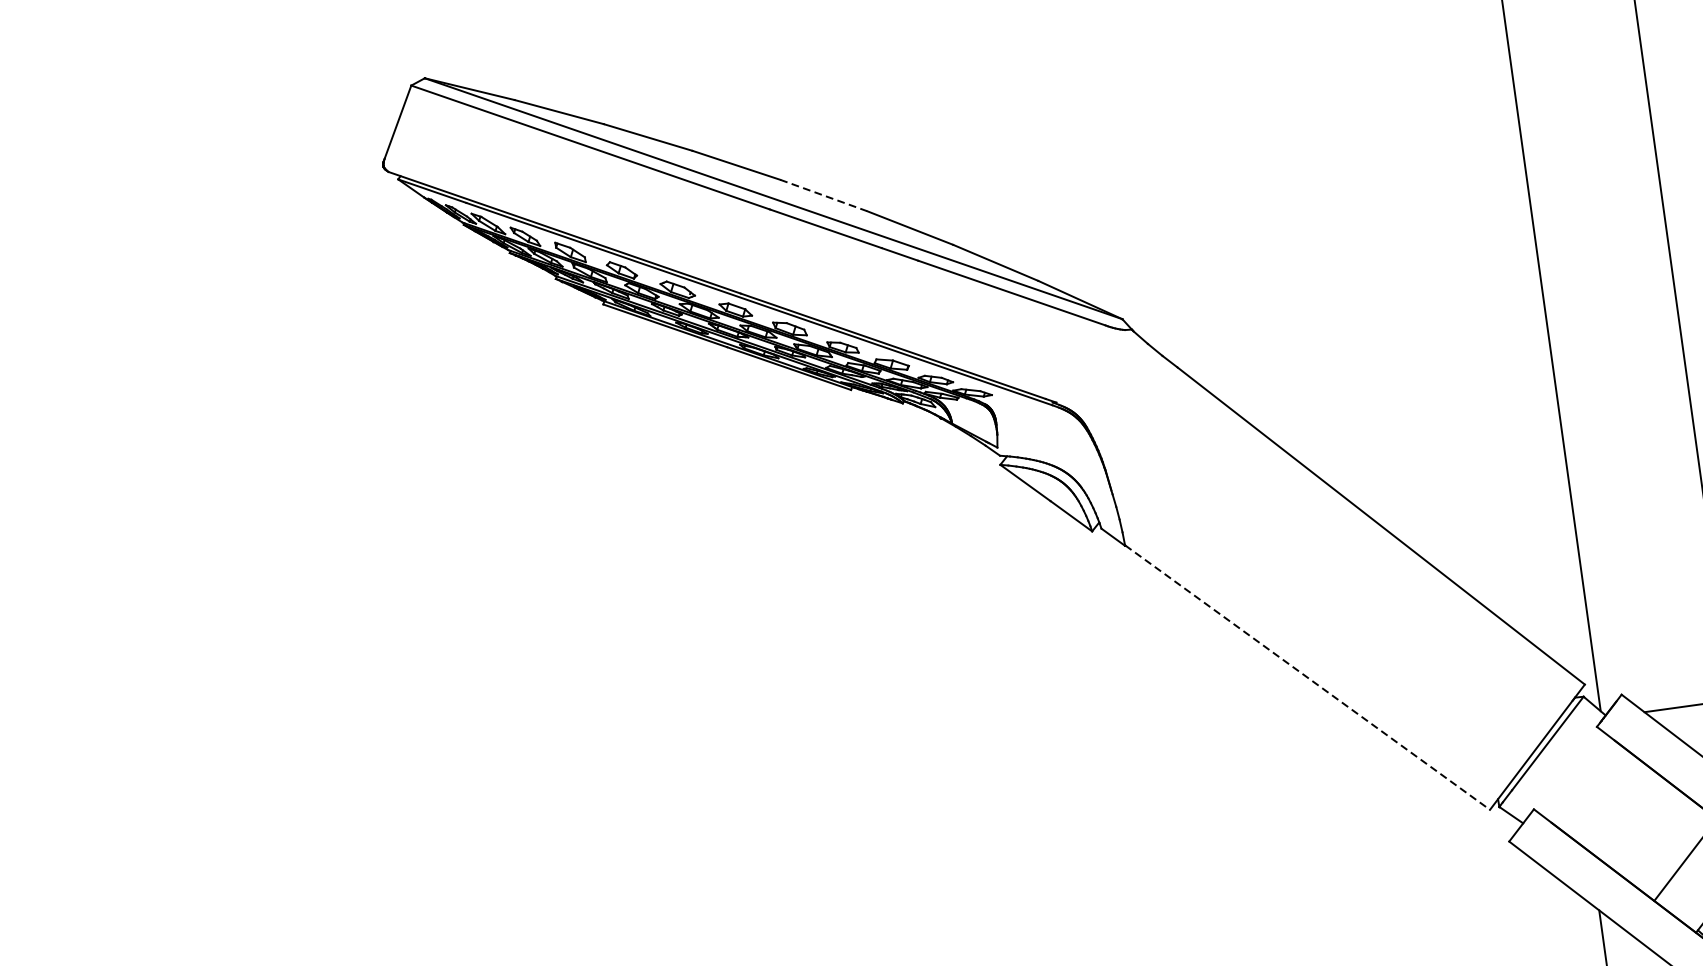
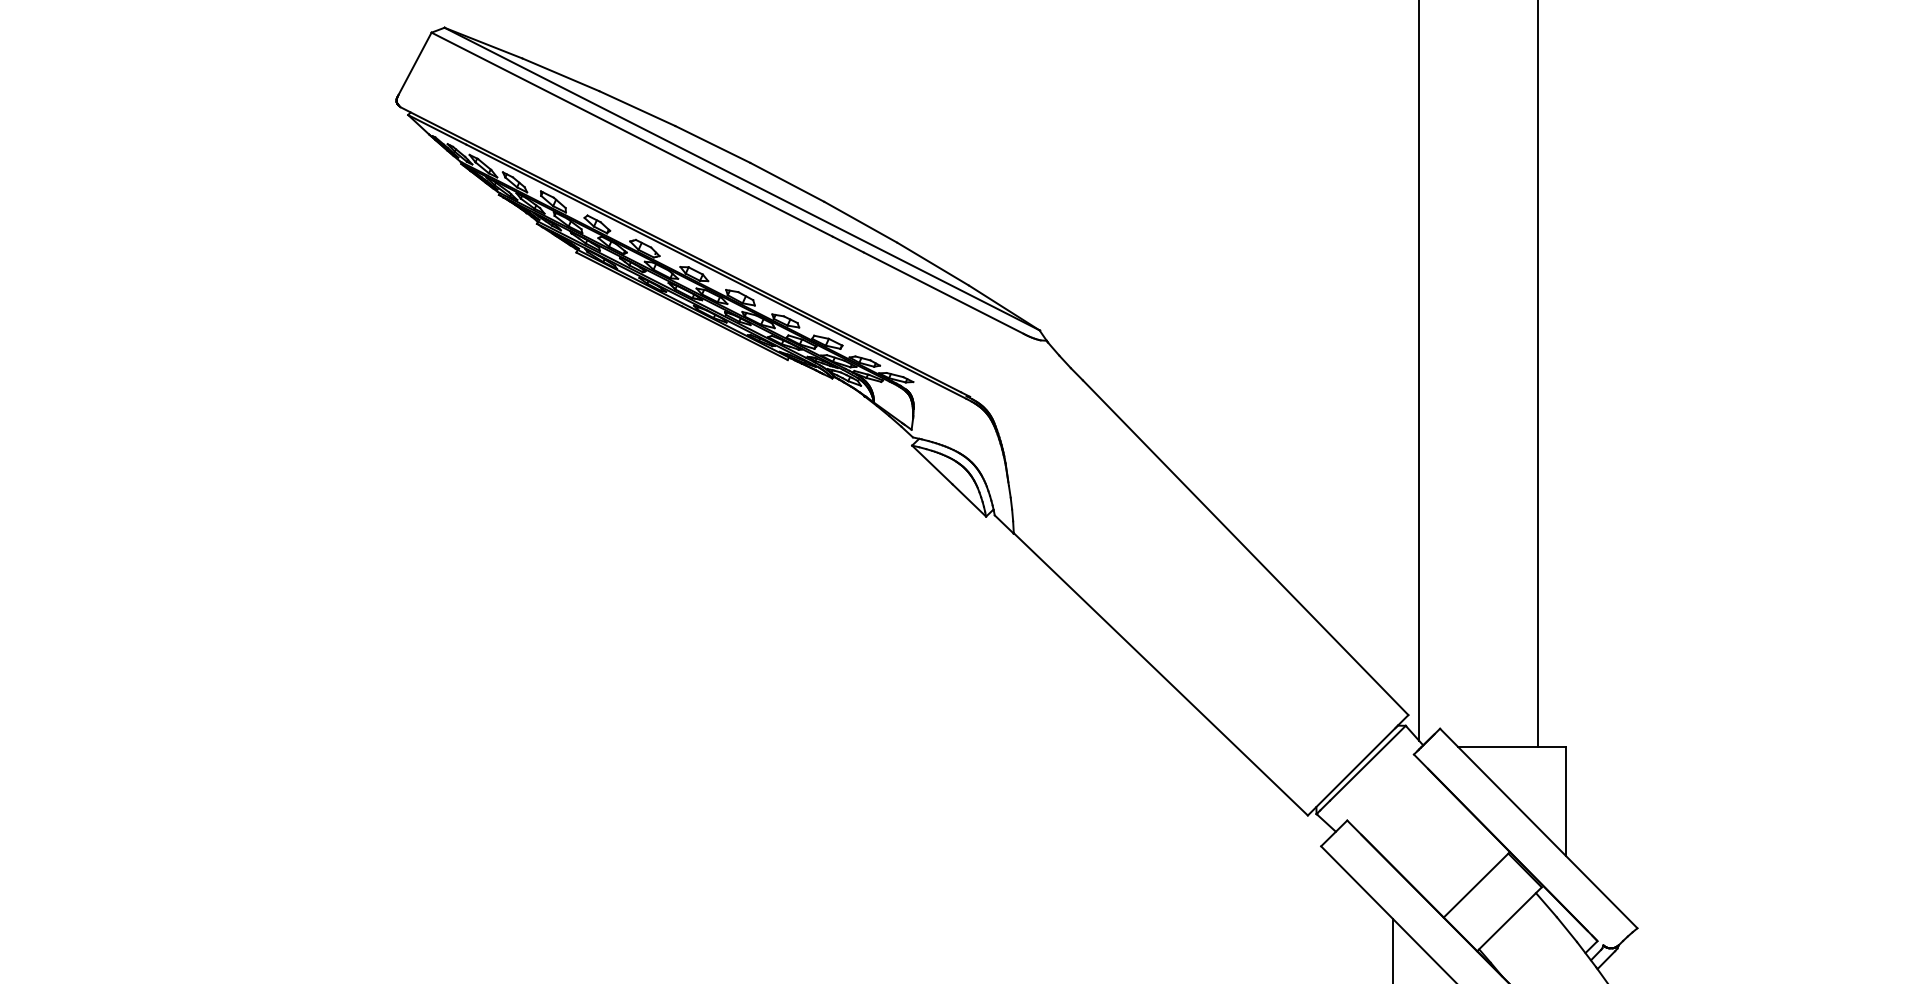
line: (823, 195) -> (787, 182), dashed -> solid
line: (1307, 677) -> (1160, 674), dashed -> solid

